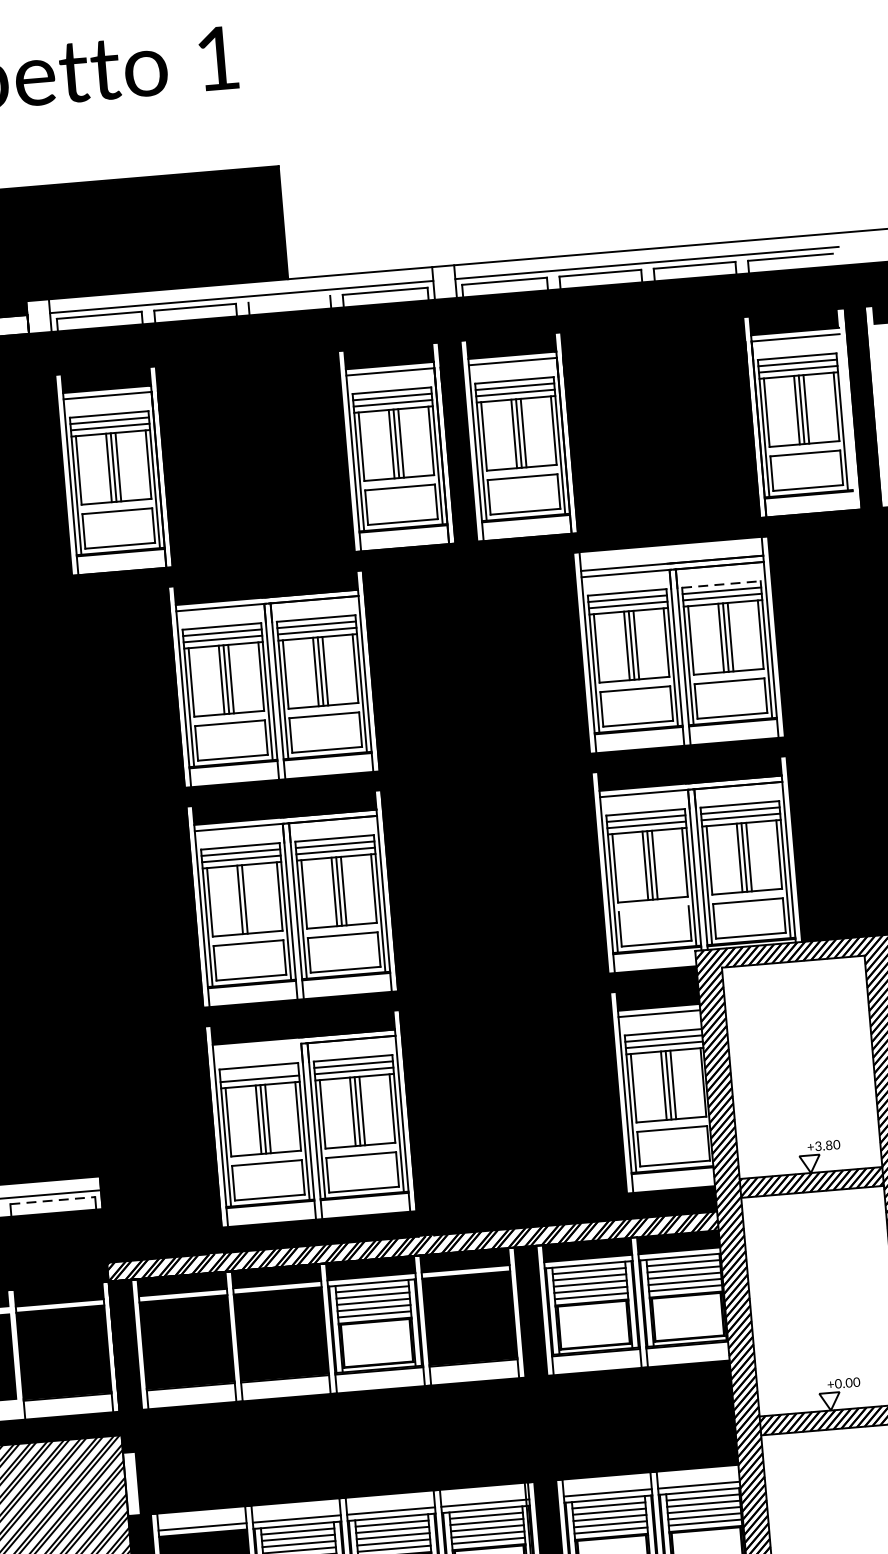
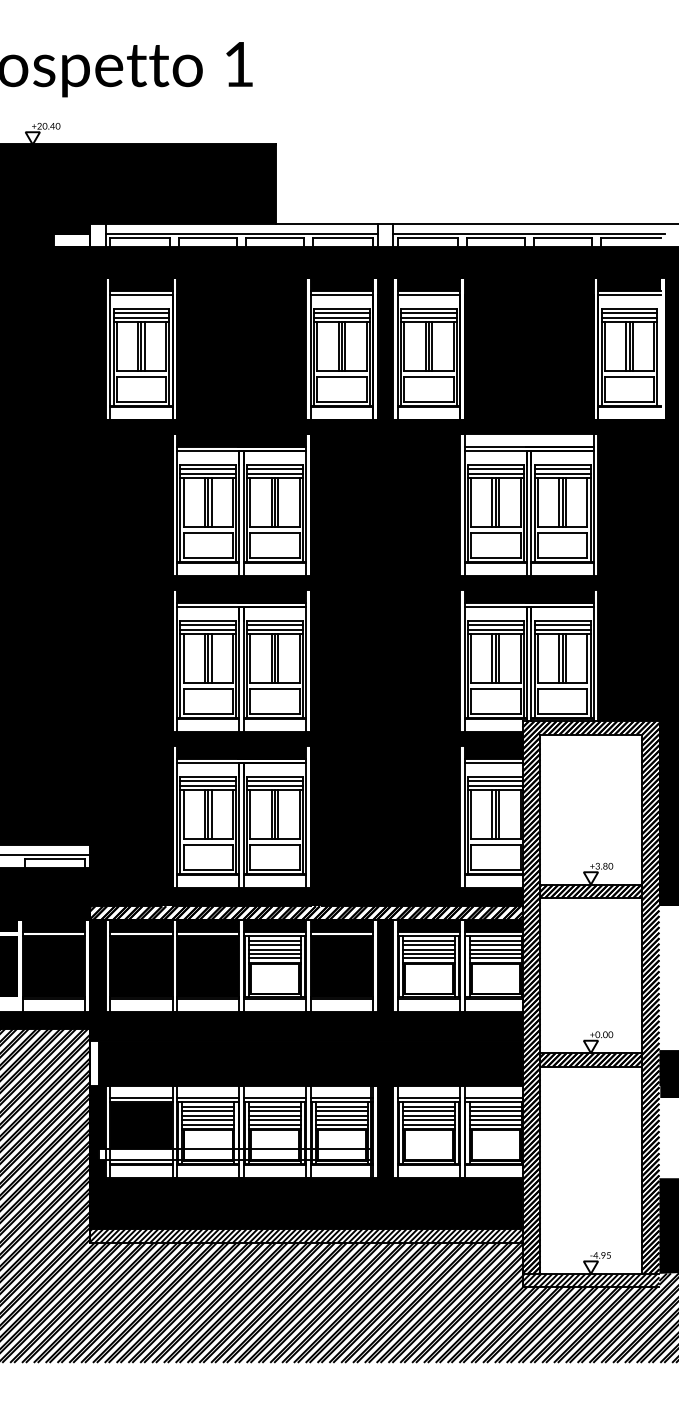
line: (289, 299) -> (275, 238), added
line: (721, 584) -> (562, 464), dashed -> solid
line: (249, 899) -> (211, 658), added
line: (653, 909) -> (495, 689), added
line: (257, 1047) -> (208, 763), added
line: (259, 1072) -> (208, 781), added
line: (53, 1200) -> (55, 859), dashed -> solid

